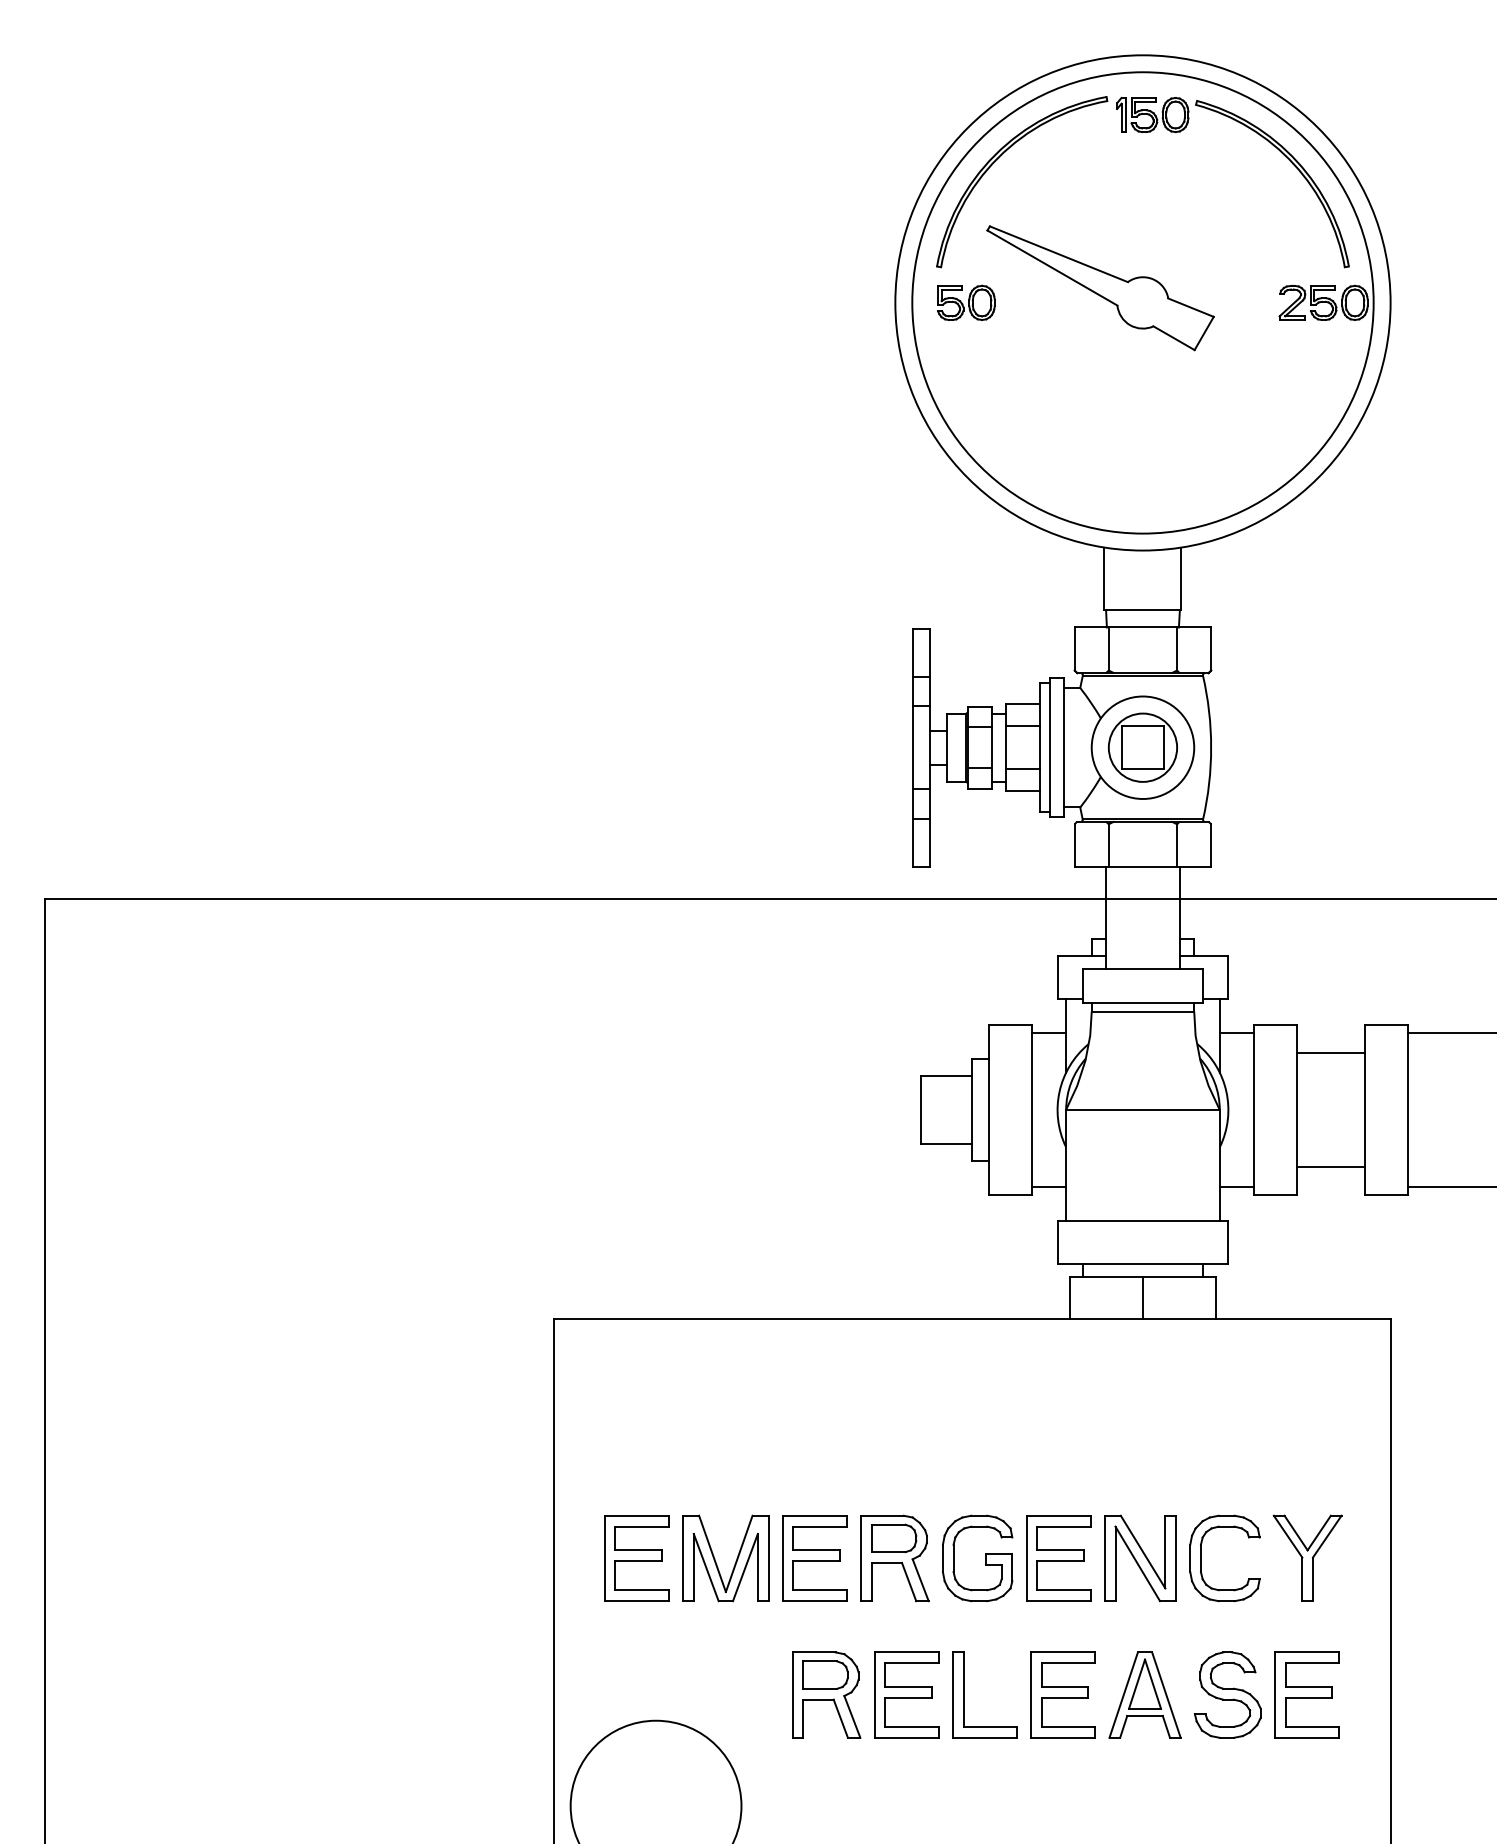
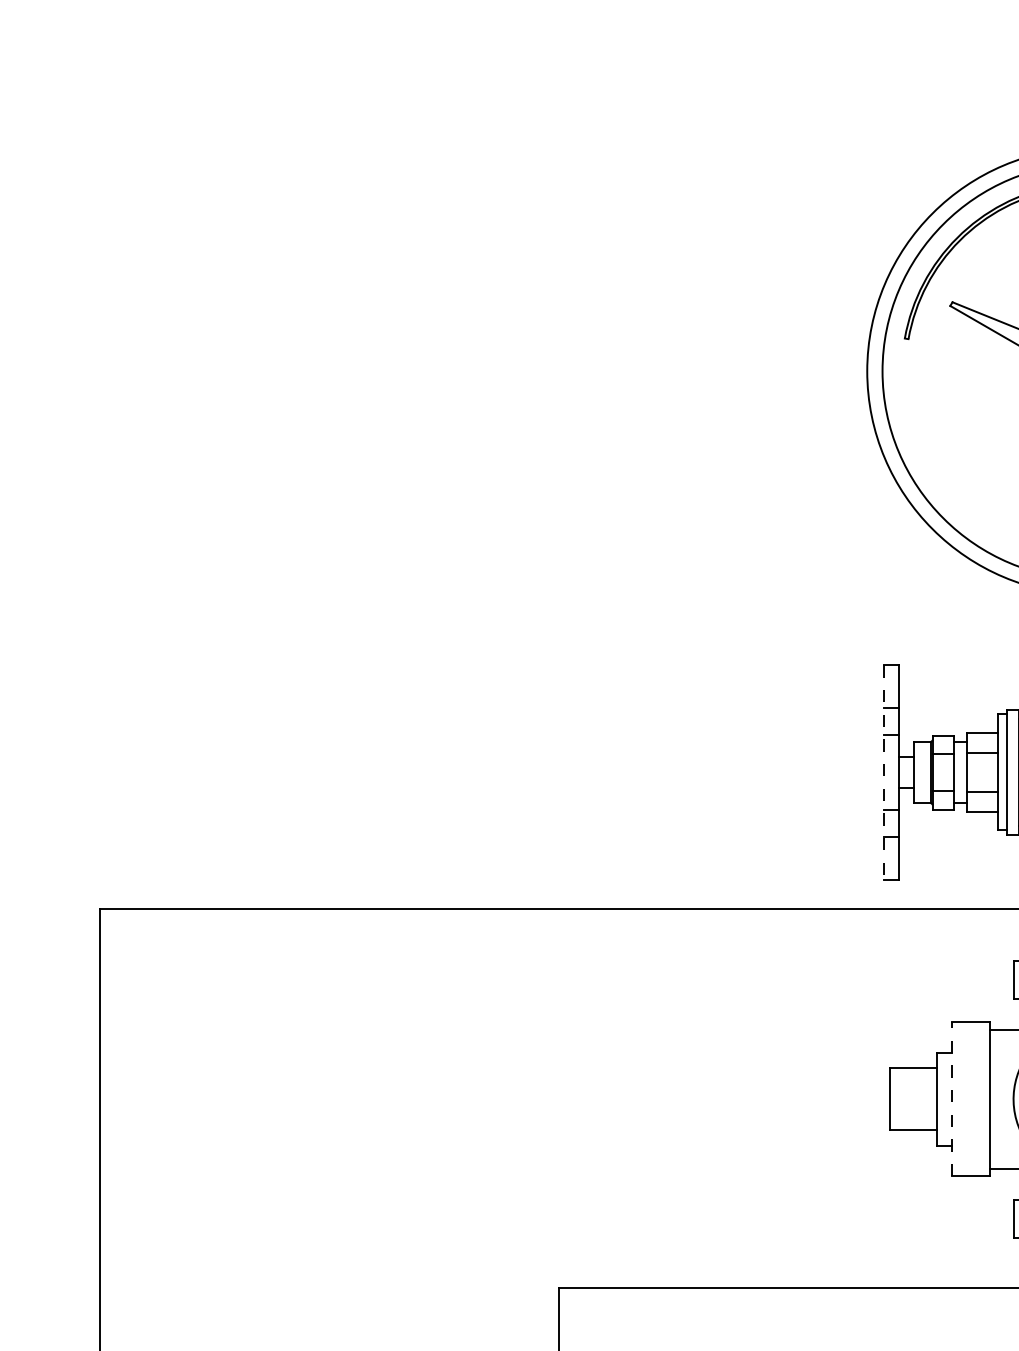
part: (966, 302) -> (931, 370), removed
line: (913, 747) -> (883, 772), solid -> dashed
line: (989, 1109) -> (952, 1098), solid -> dashed

